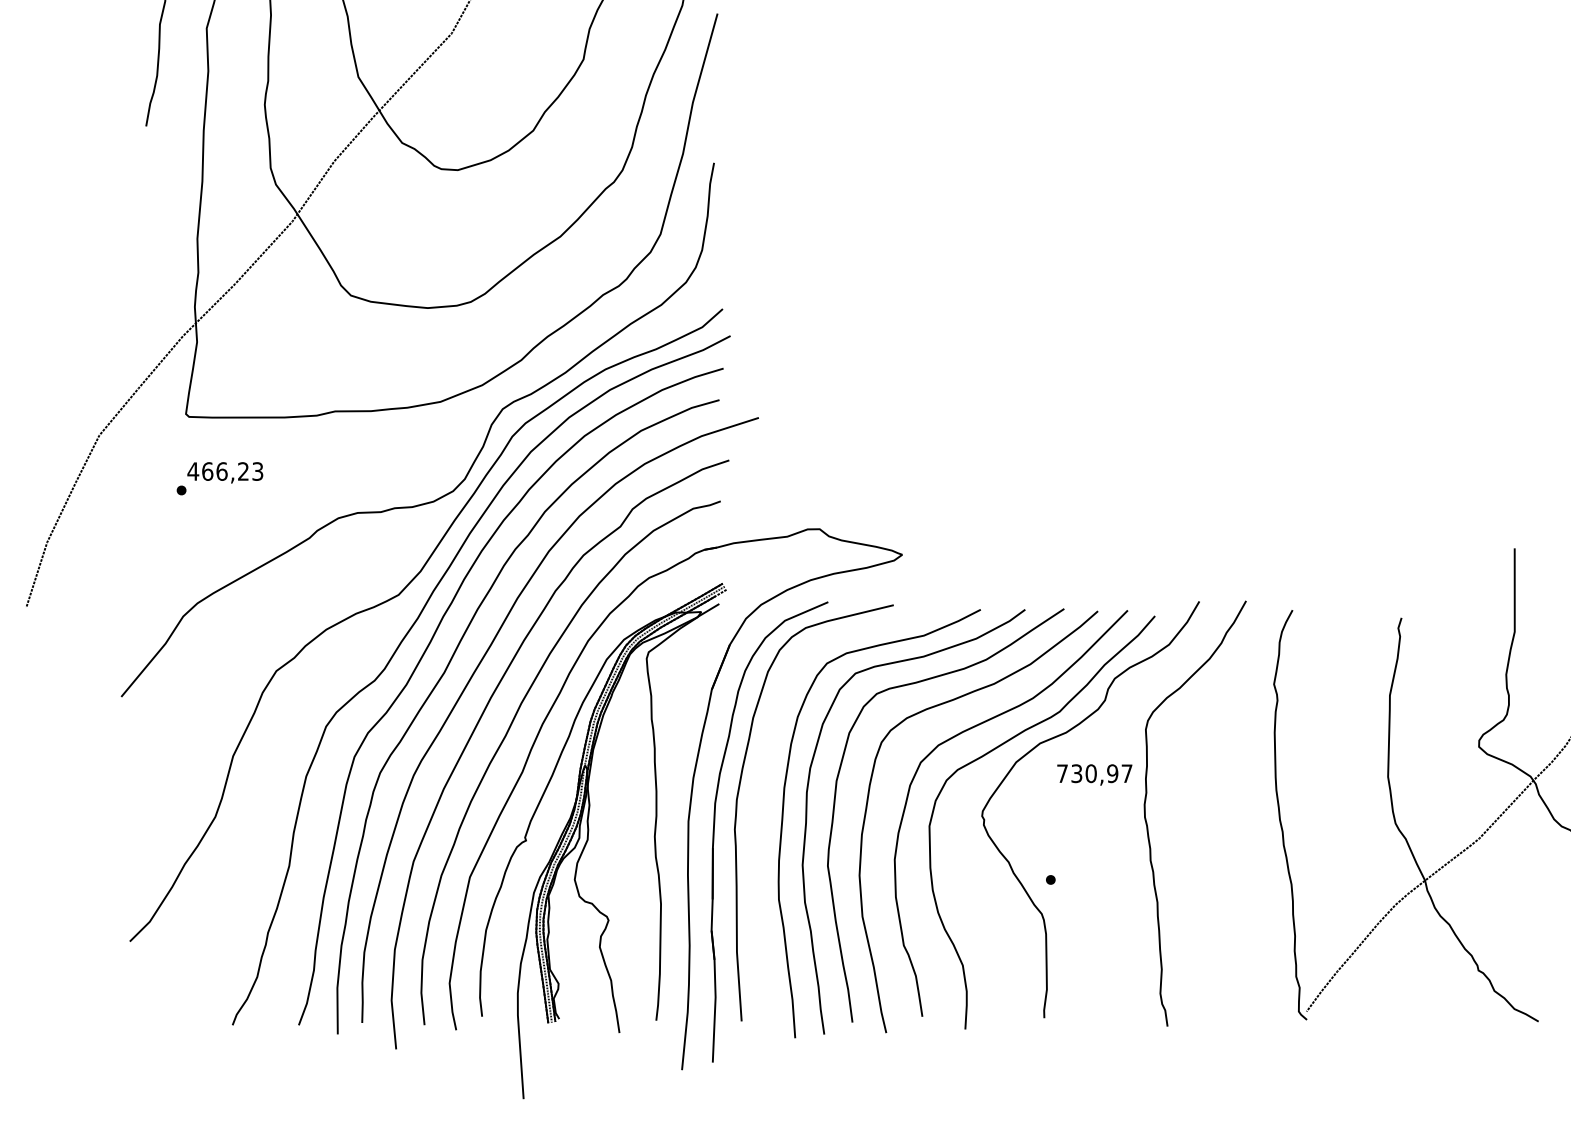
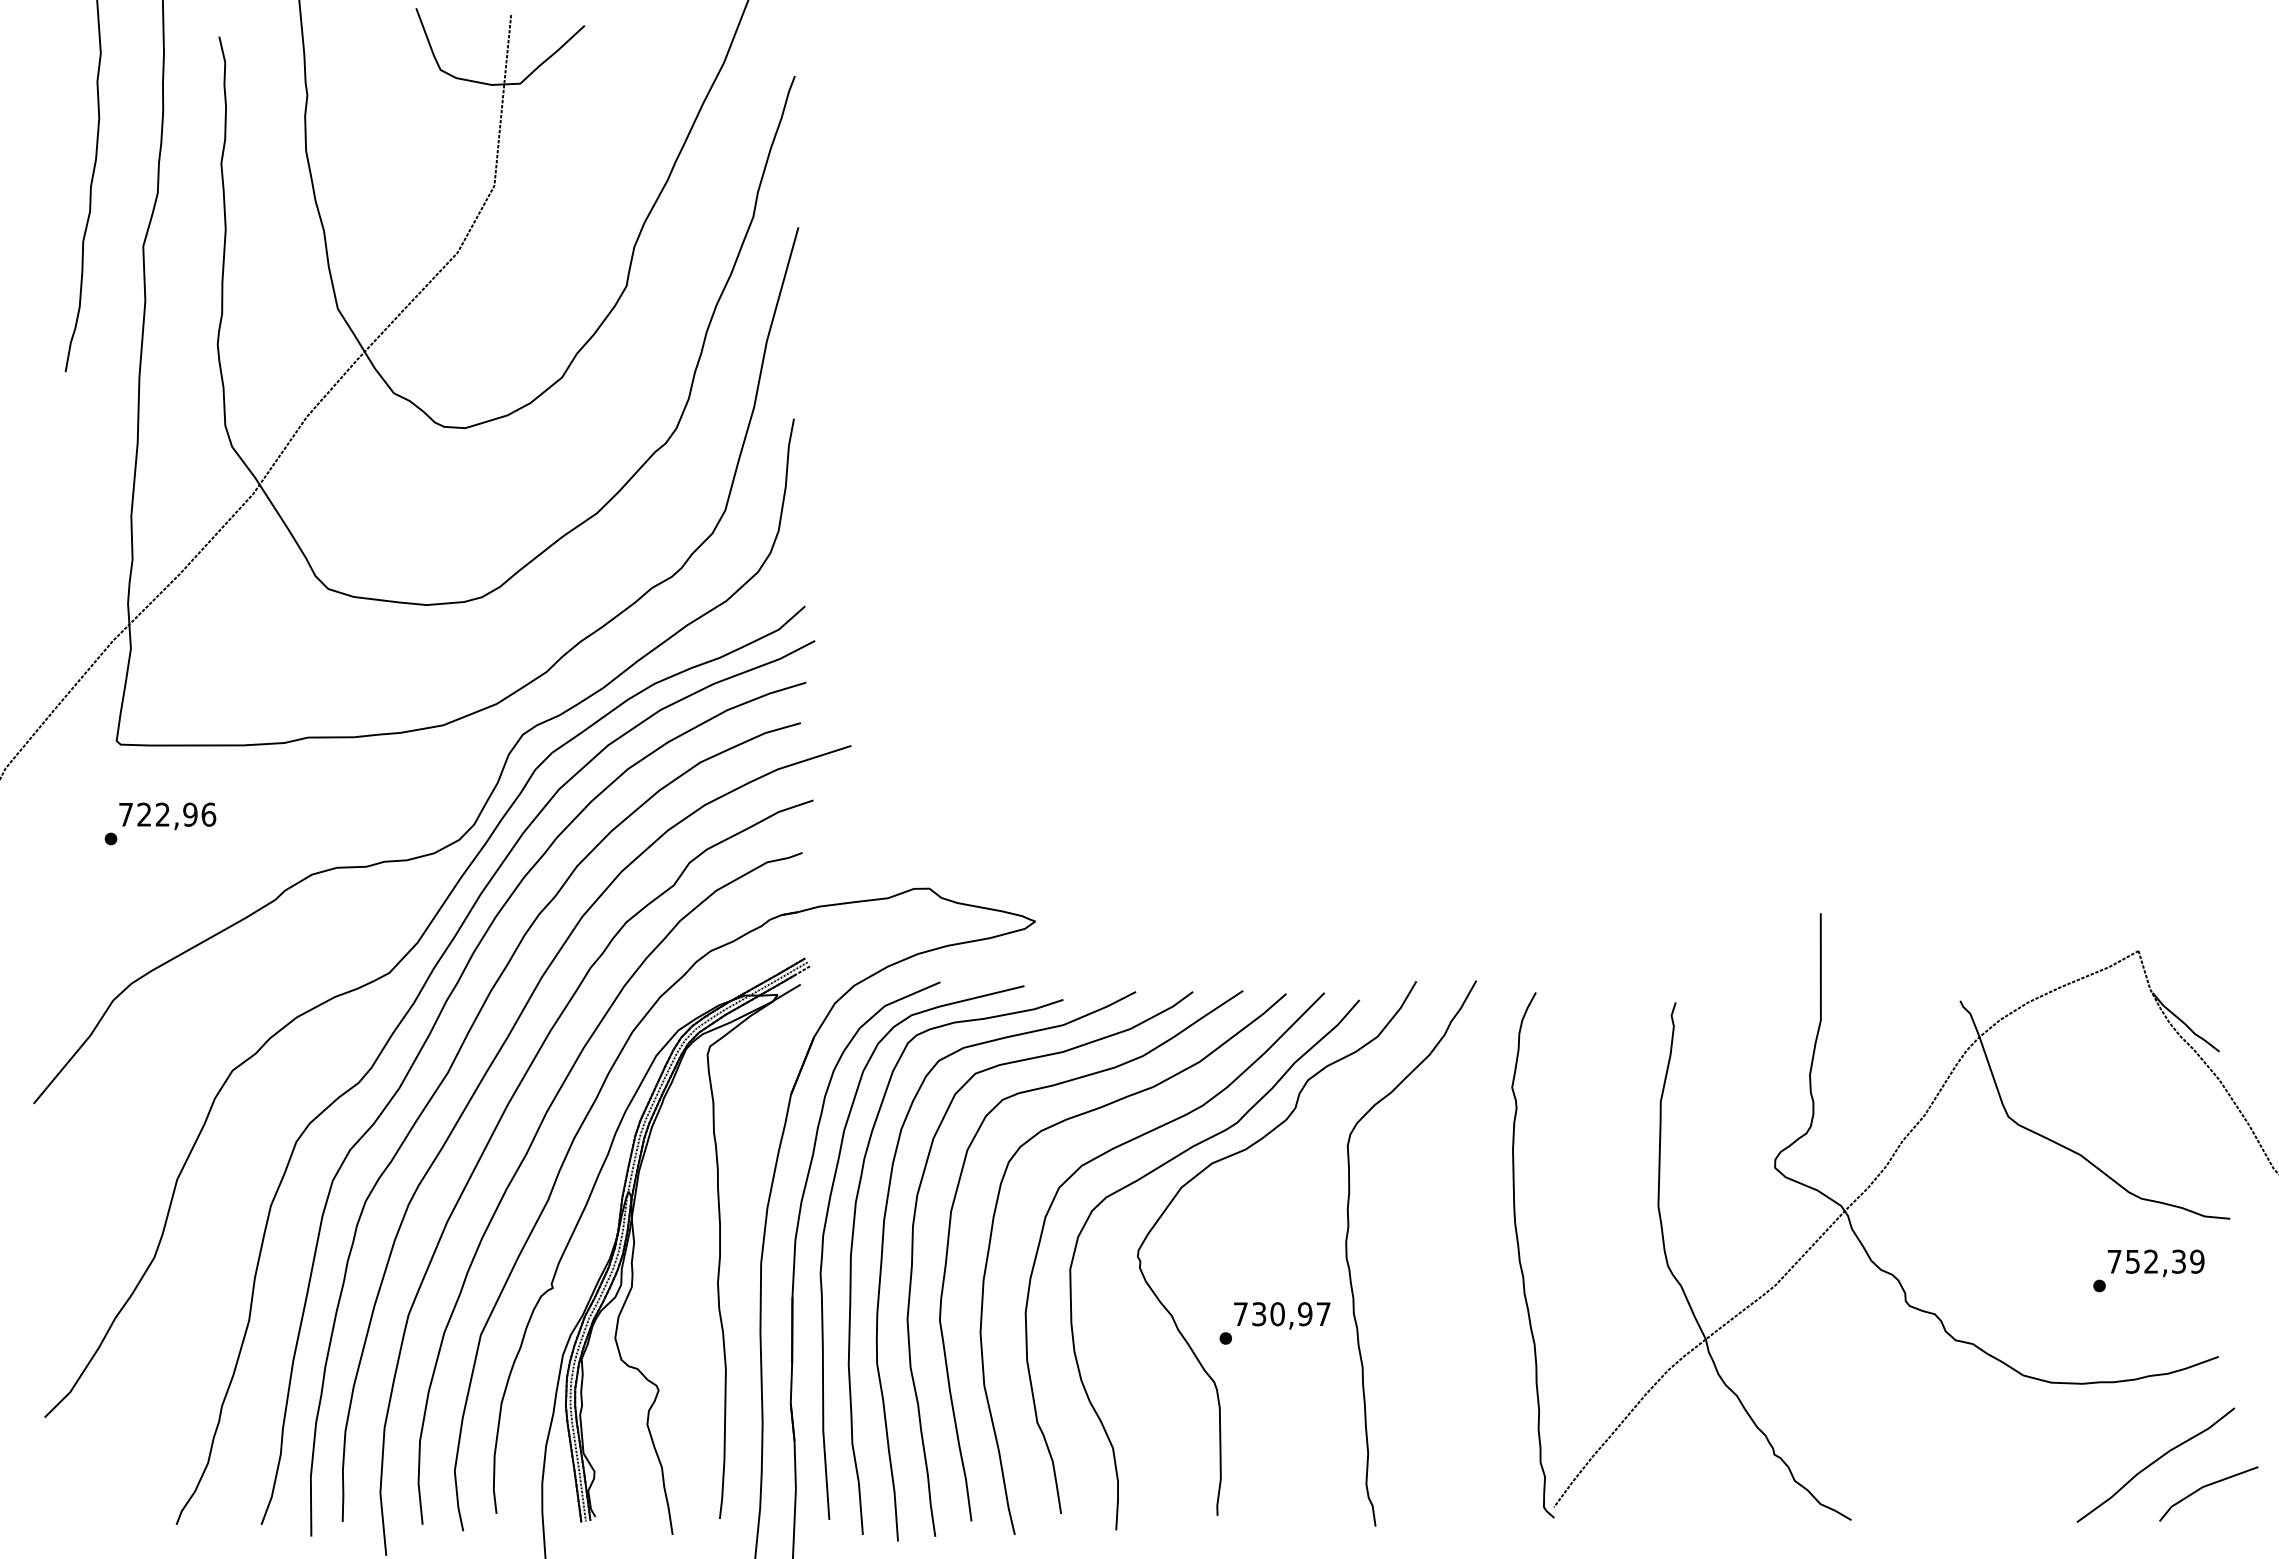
text: (225, 471) -> (167, 814), 466,23 -> 722,96
text: (1094, 774) -> (1282, 1315), moved
part: (759, 812) -> (852, 1252), added

